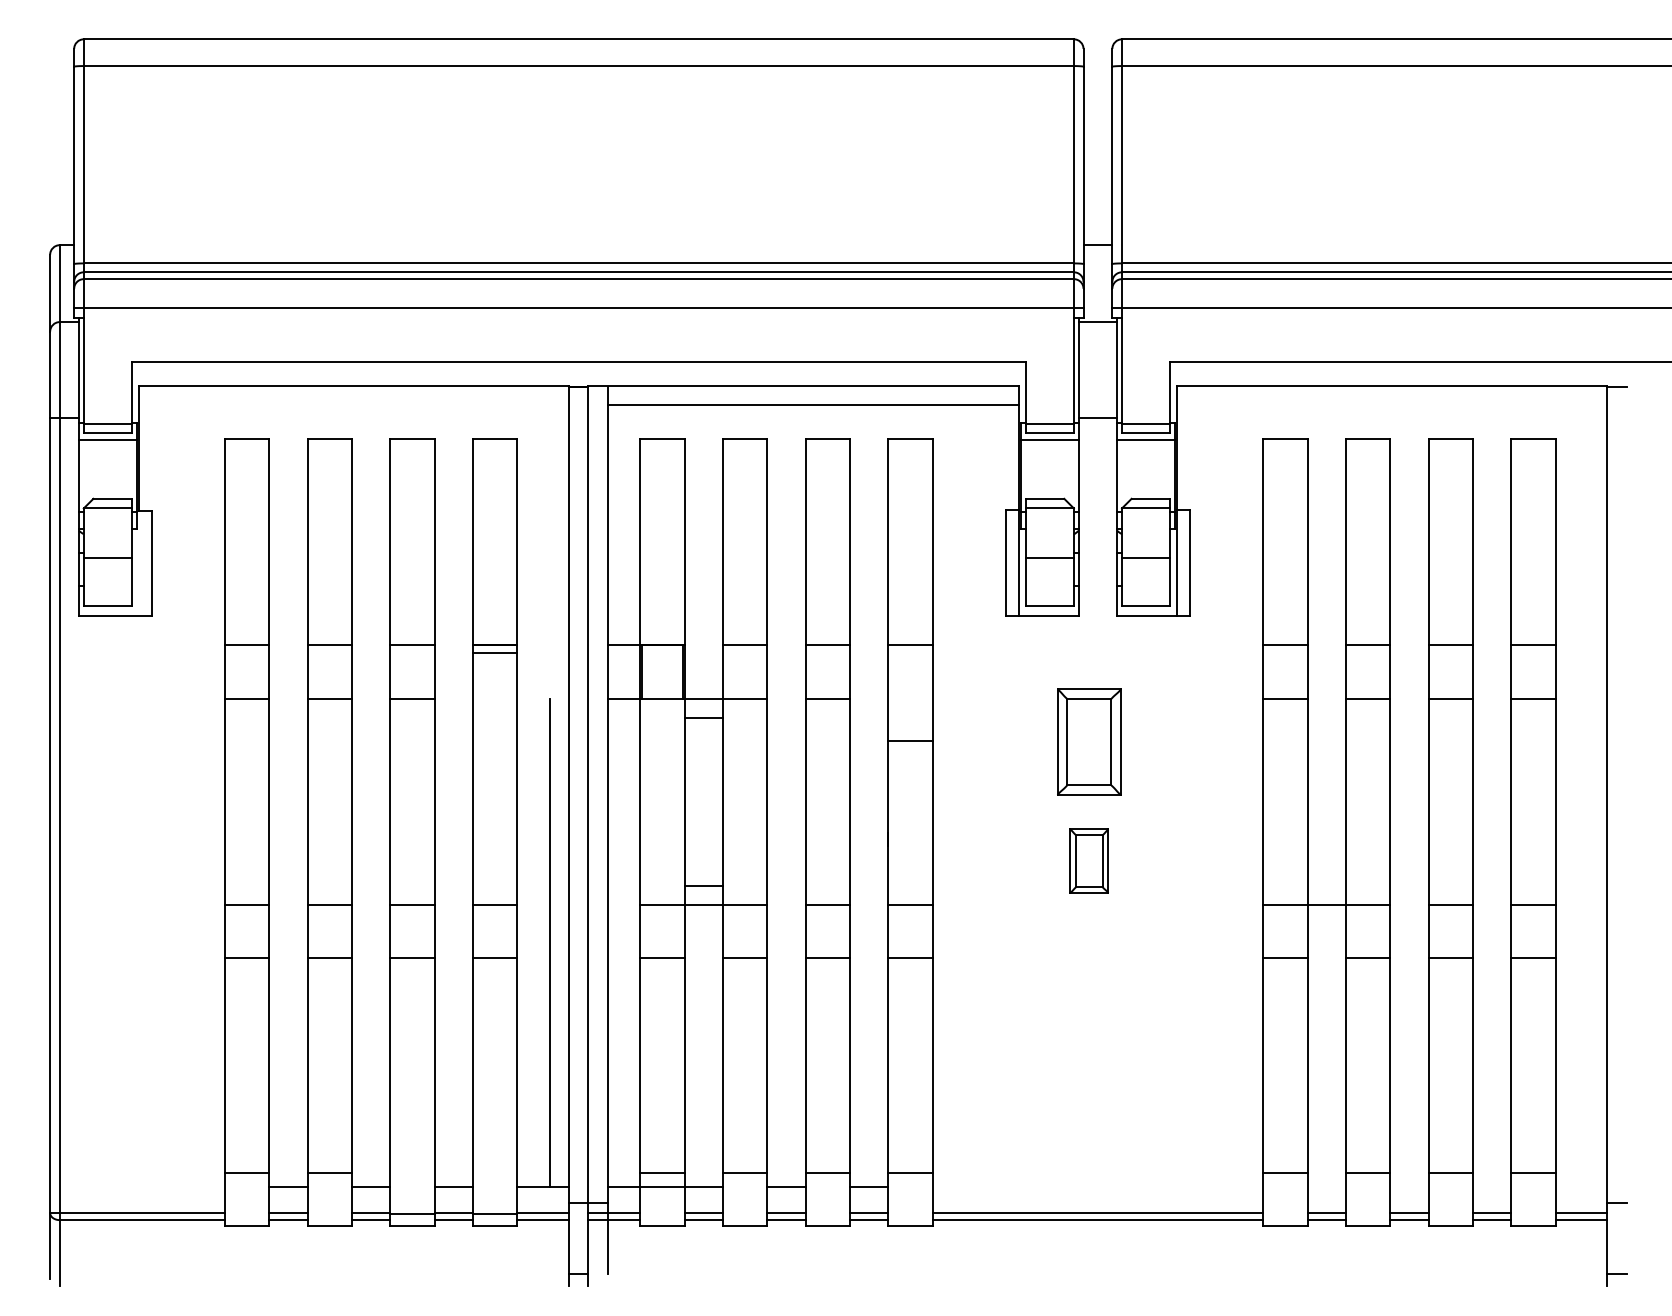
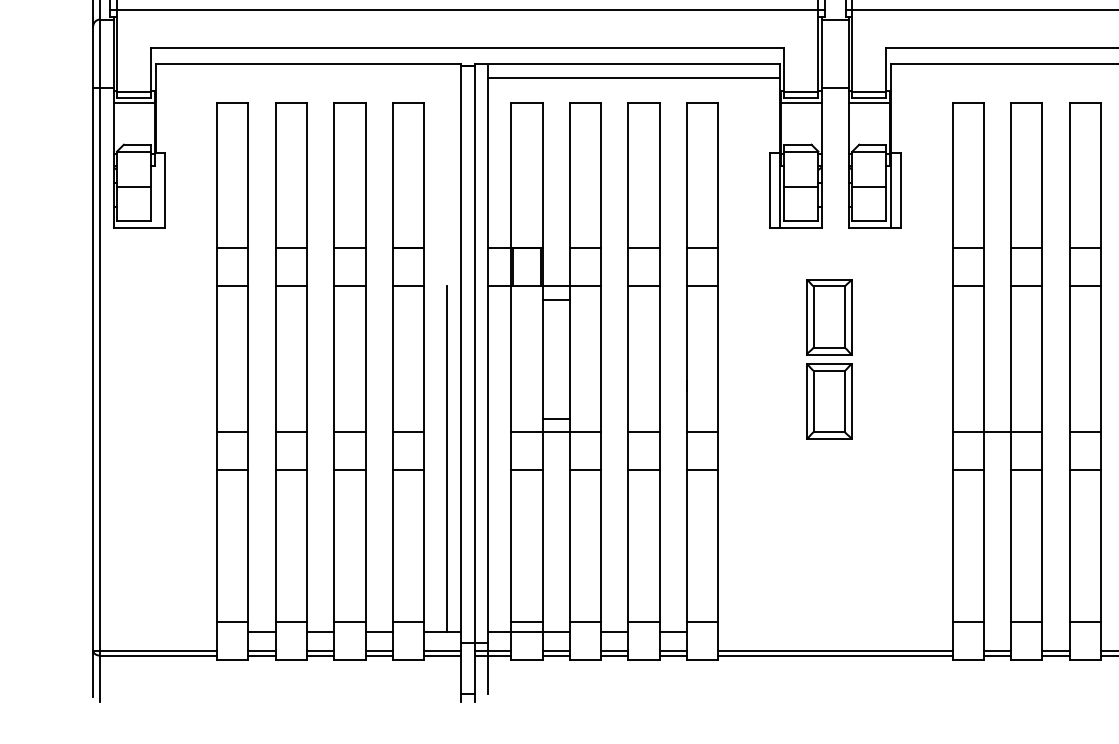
line: (495, 652) -> (408, 286), moved
line: (910, 740) -> (702, 286), moved
part: (1089, 860) -> (829, 400), size x1.67
line: (412, 1214) -> (349, 622), moved
line: (495, 1214) -> (408, 622), moved

